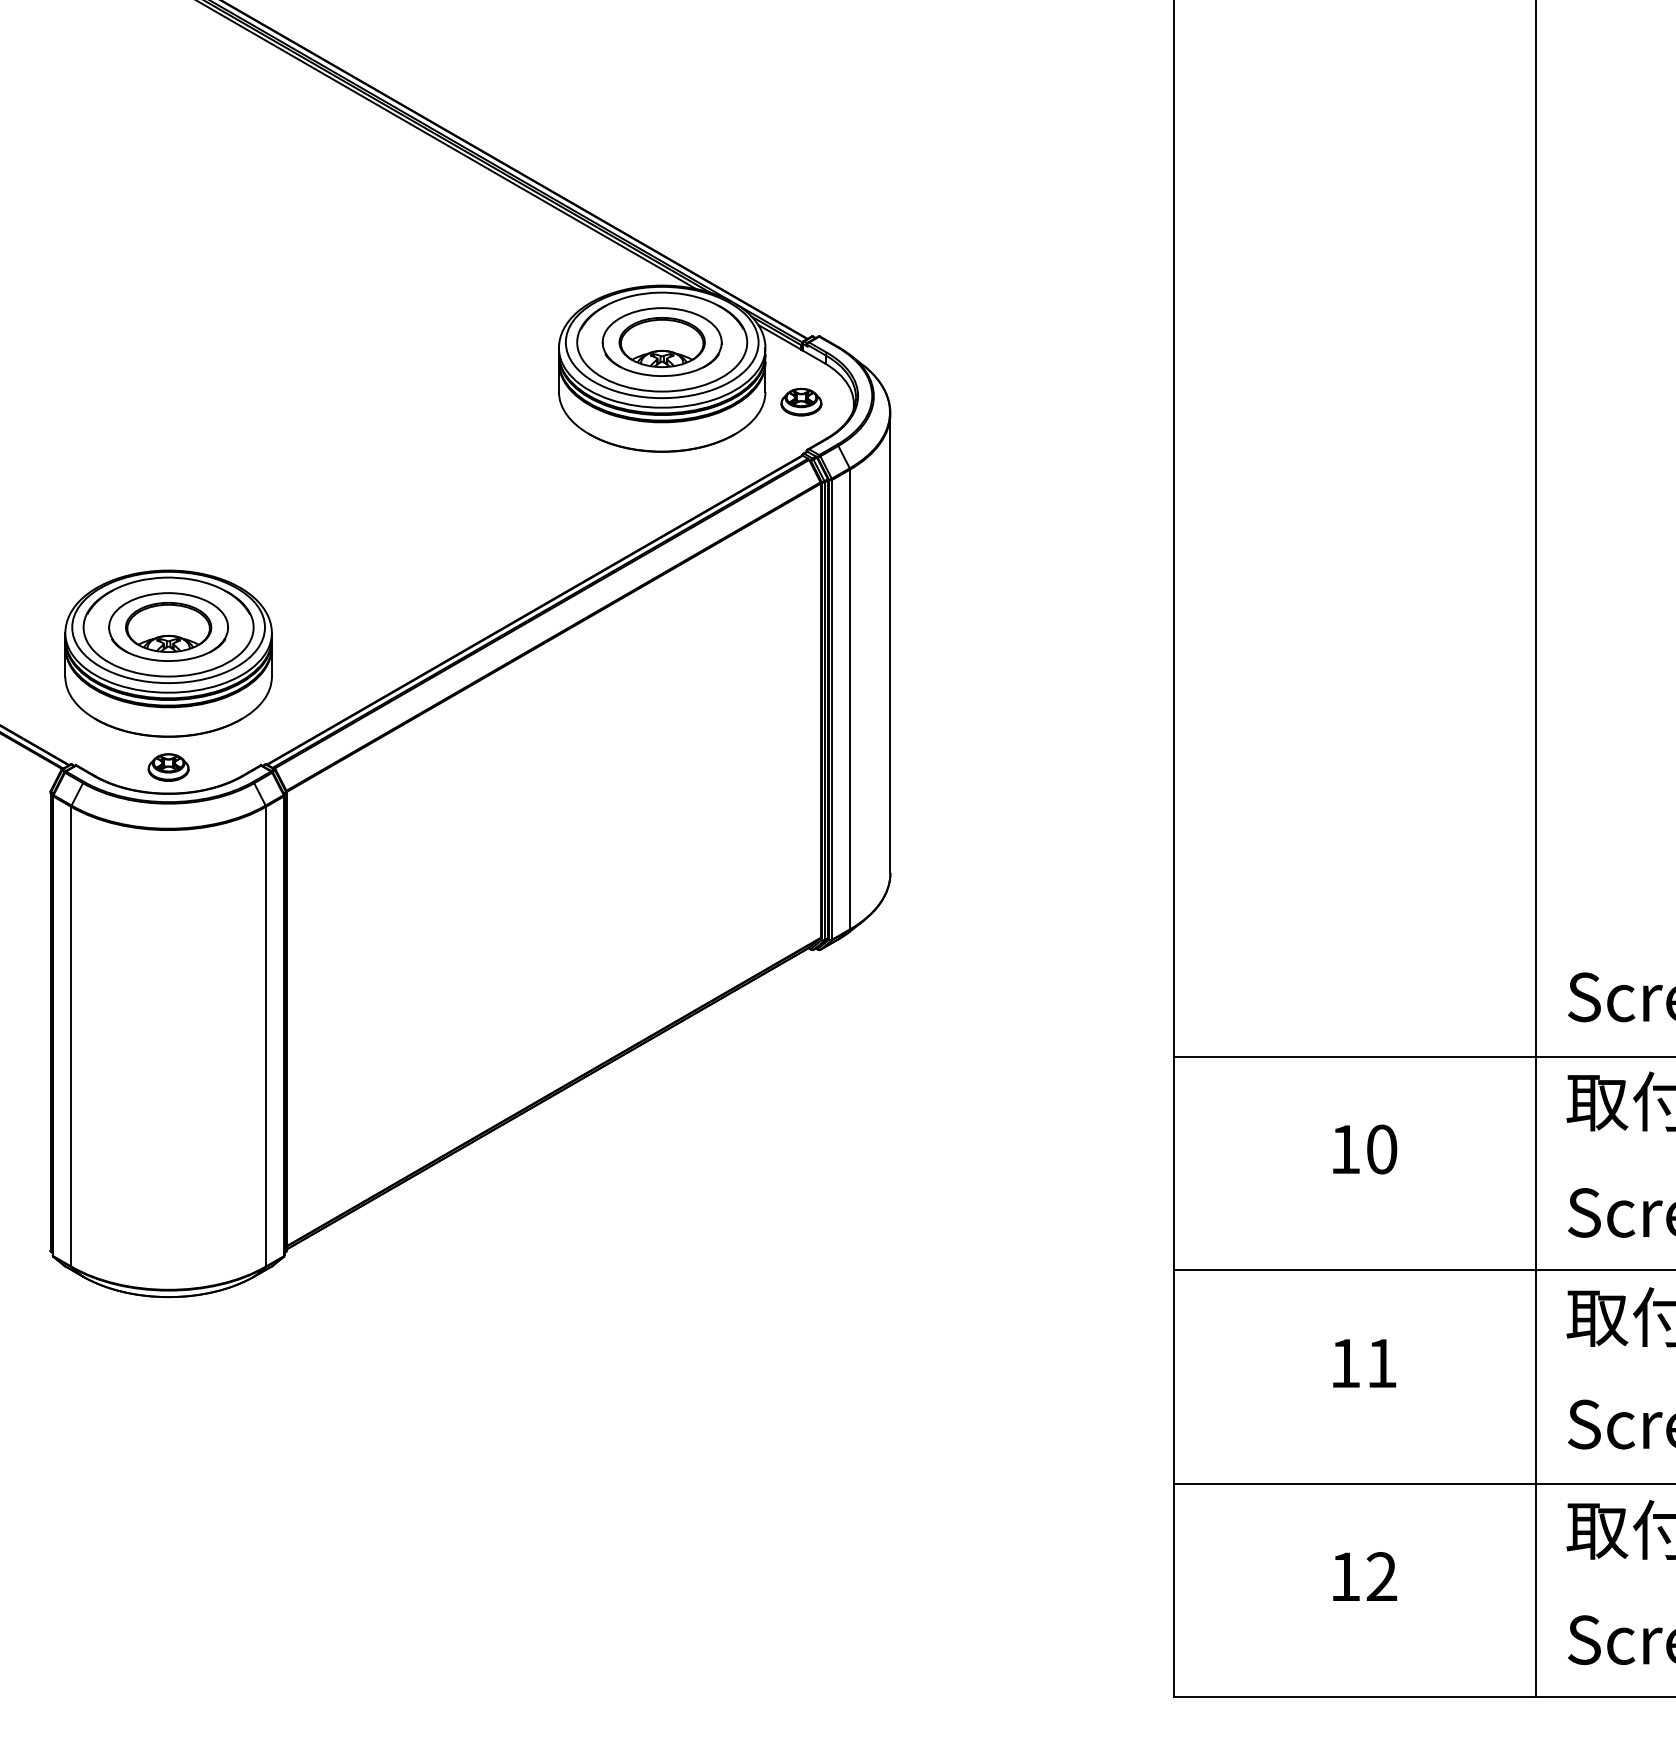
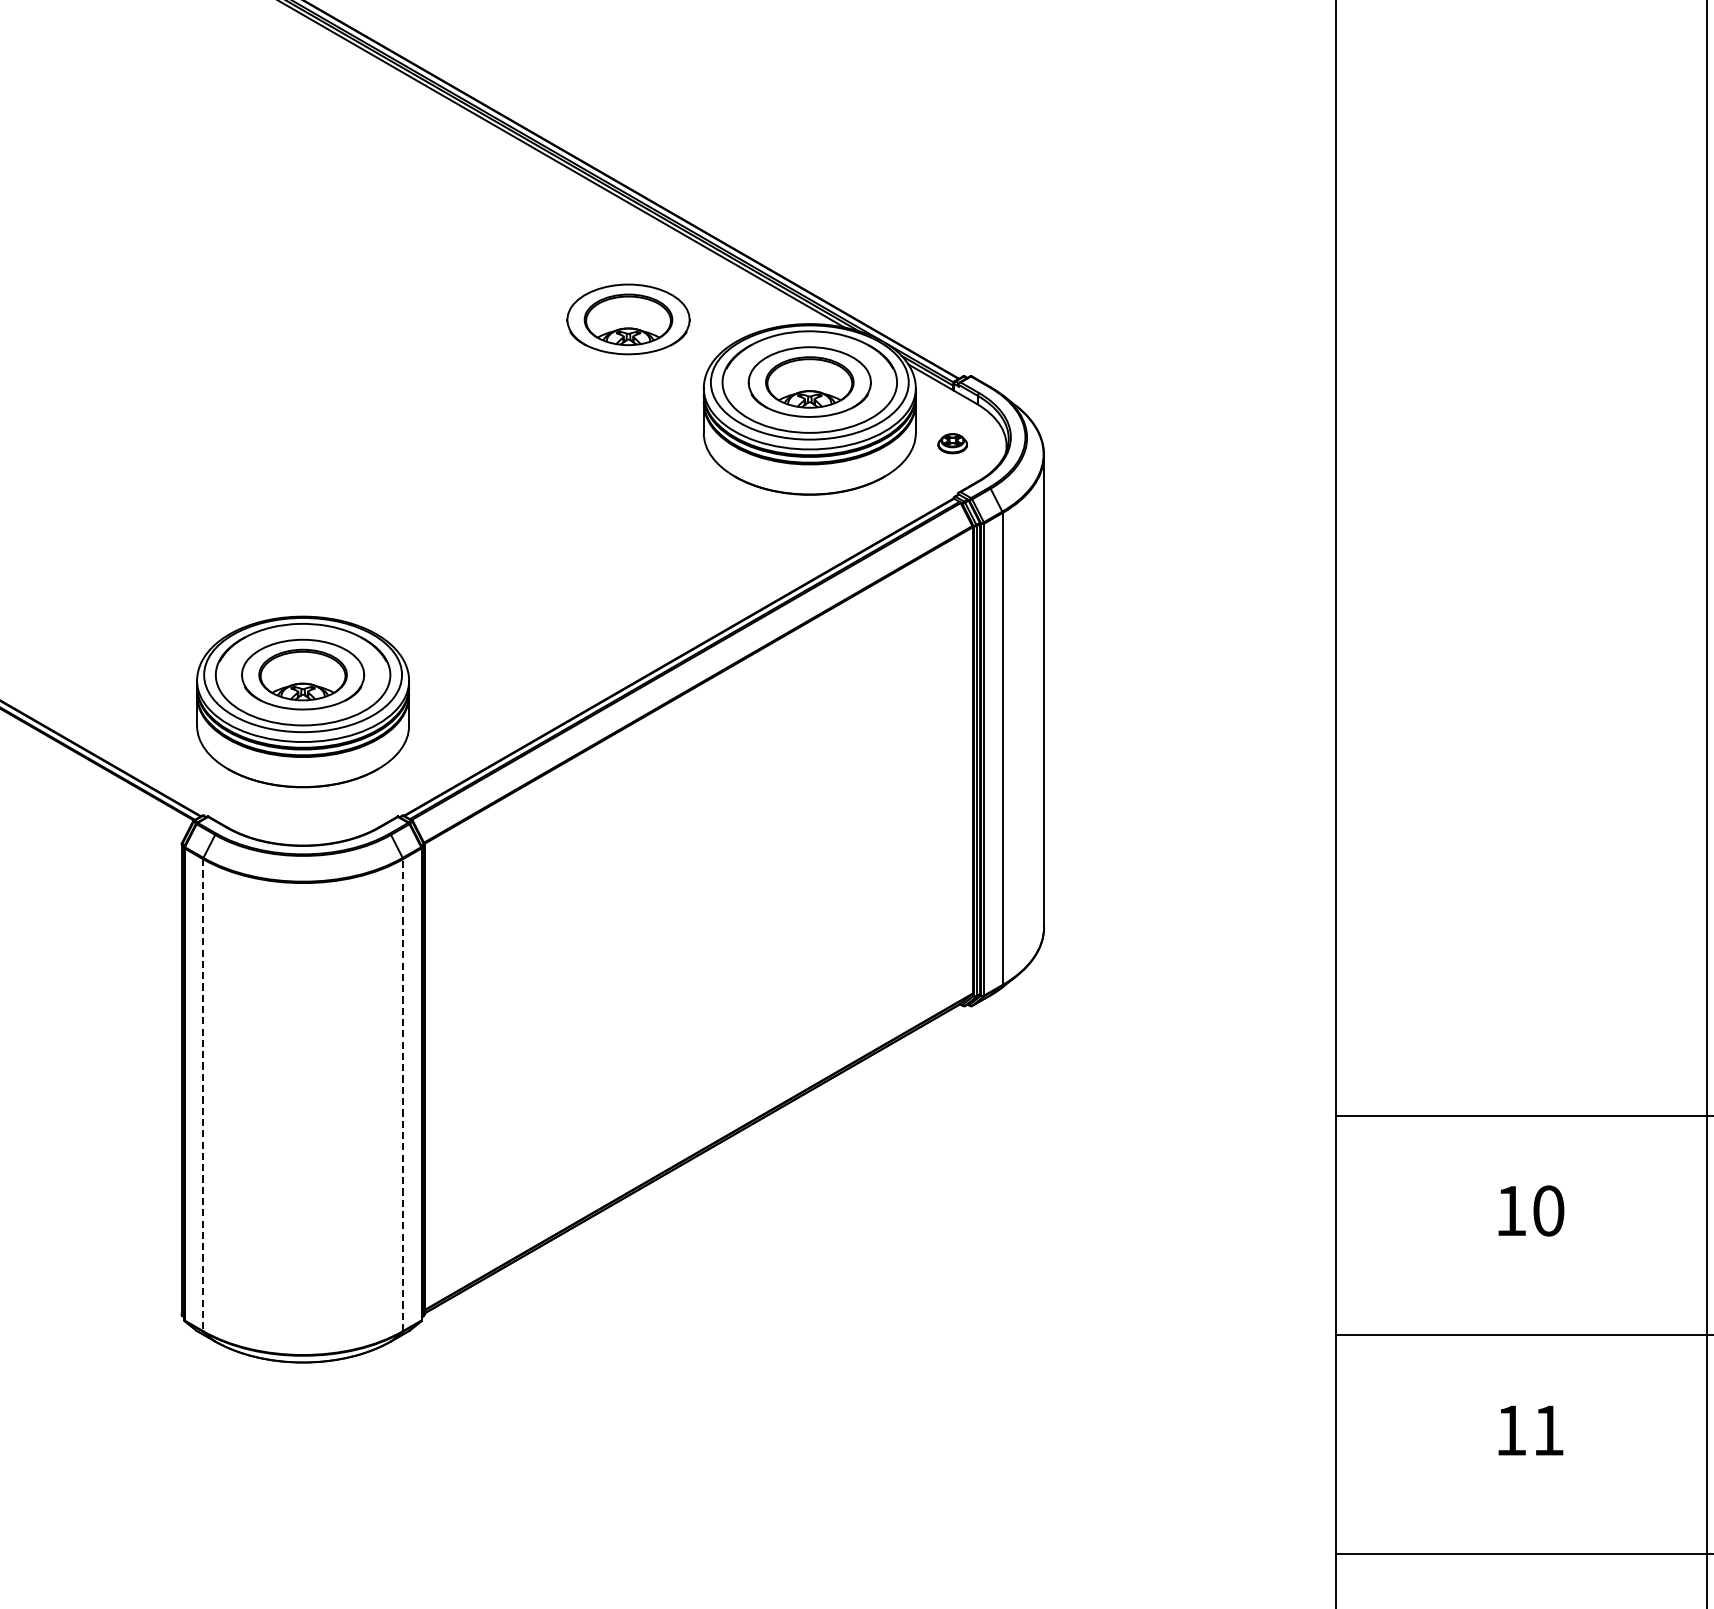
part: (485, 280) -> (628, 318), added
part: (801, 401) -> (952, 443), size x0.7
part: (168, 767) -> (302, 818), removed
line: (71, 1036) -> (203, 1094), solid -> dashed
line: (265, 1036) -> (402, 1094), solid -> dashed

